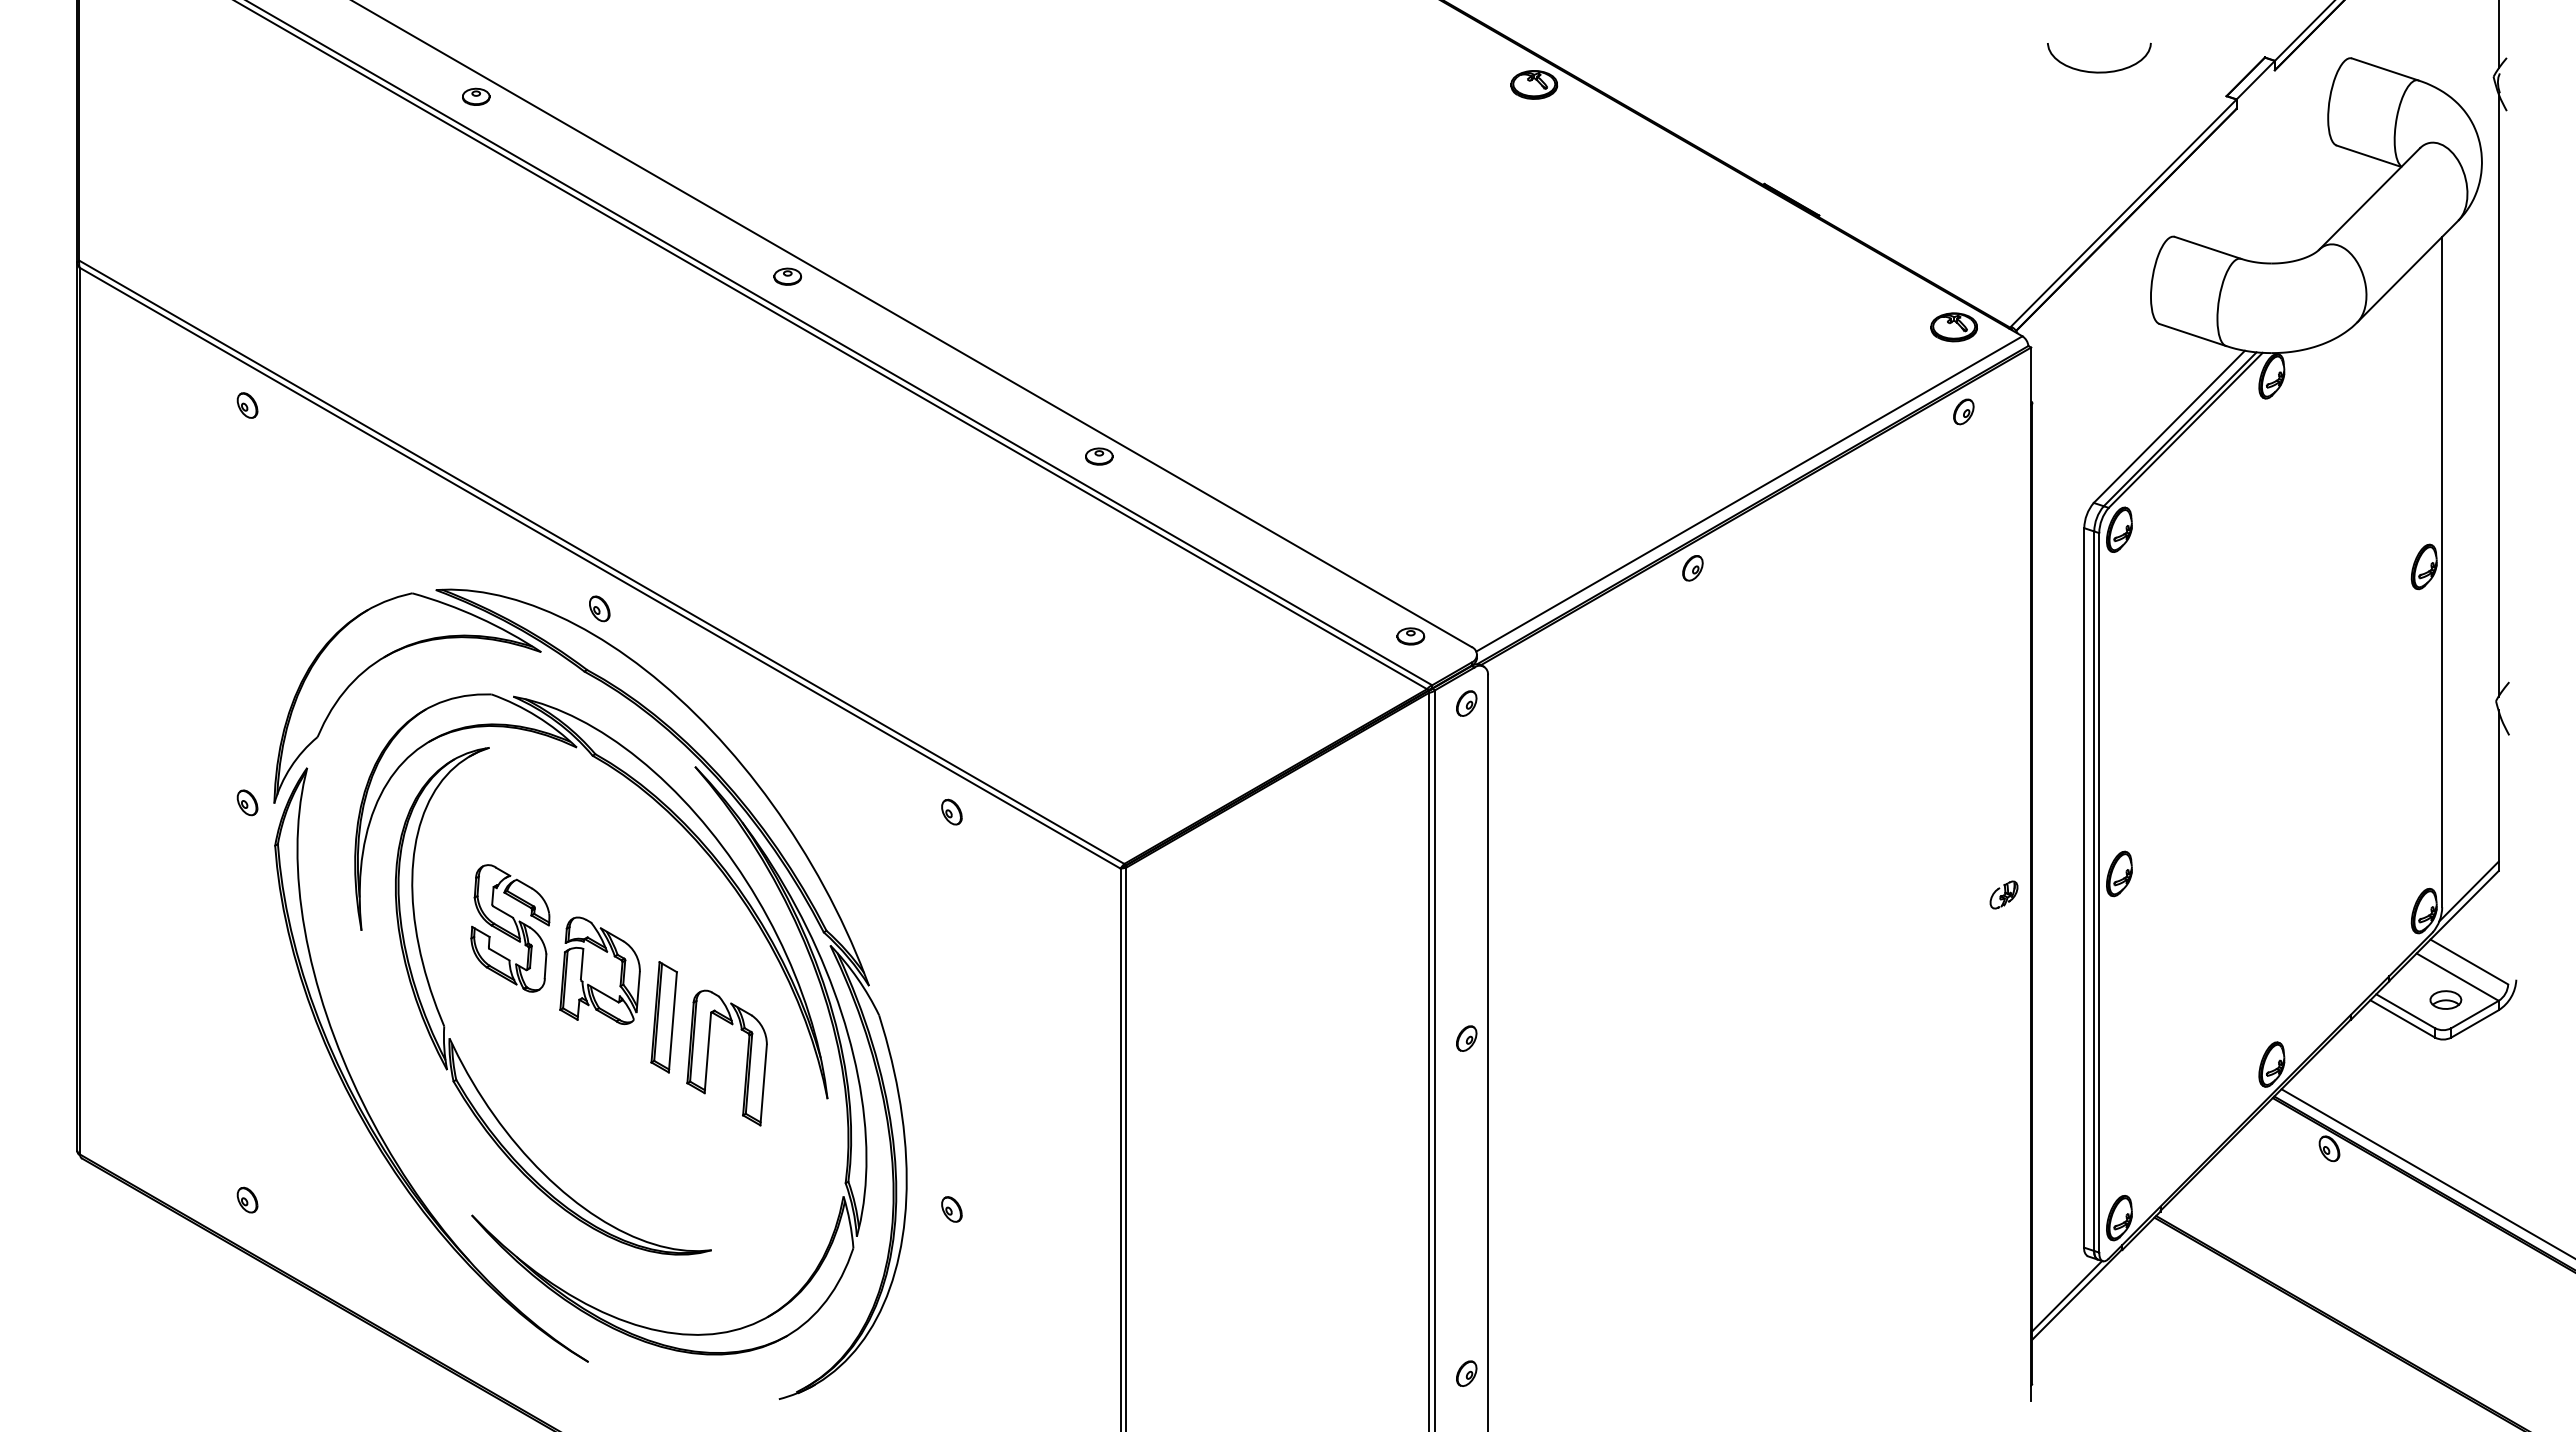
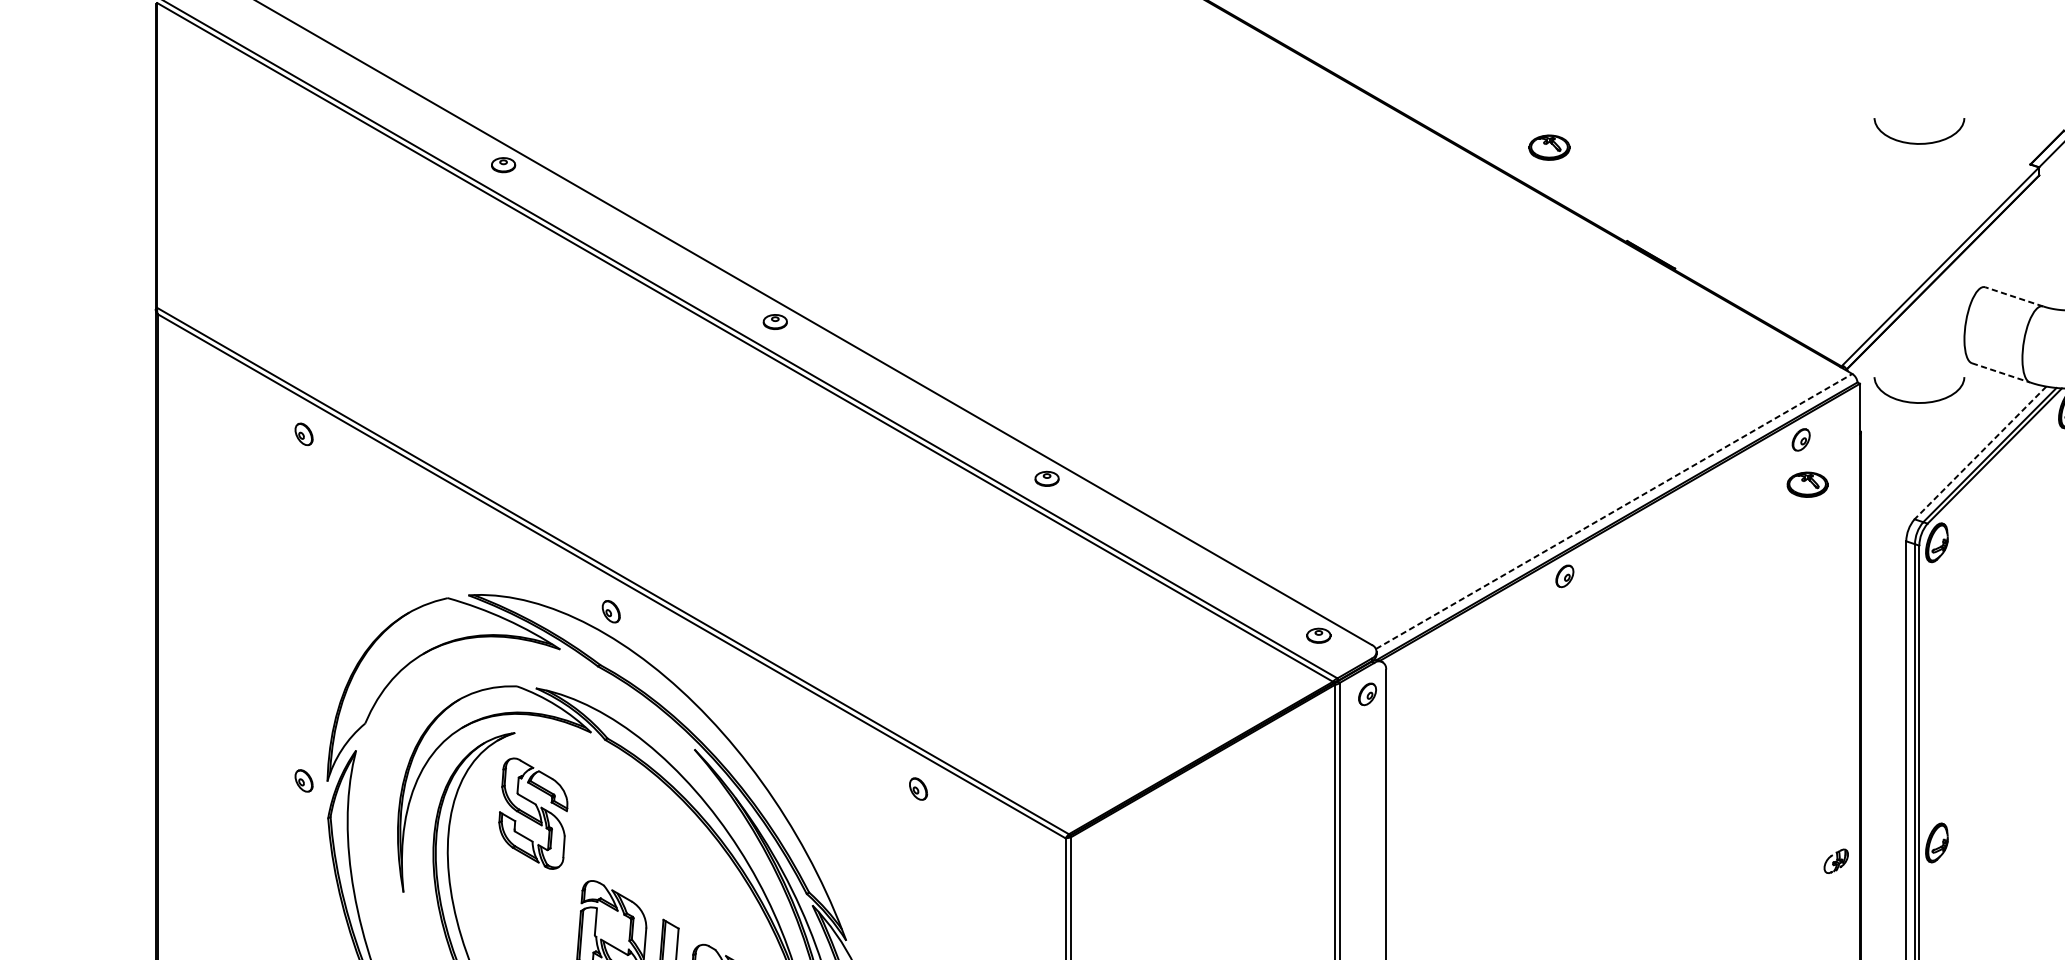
part: (1534, 84) -> (1549, 147), moved
line: (2207, 247) -> (2013, 296), solid -> dashed
part: (1953, 327) -> (1807, 484), moved
line: (2193, 335) -> (2001, 373), solid -> dashed
curve: (2099, 368) -> (1919, 402), added
line: (2169, 427) -> (1980, 453), solid -> dashed
line: (1749, 493) -> (1614, 511), solid -> dashed
part: (510, 928) -> (533, 813), moved

